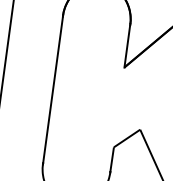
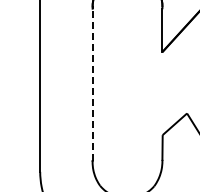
line: (52, 89) -> (92, 84), solid -> dashed

